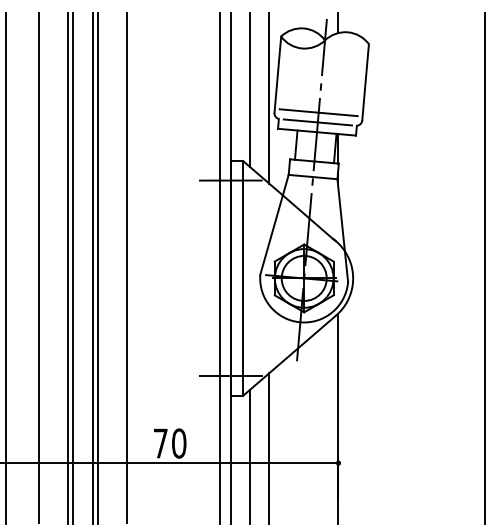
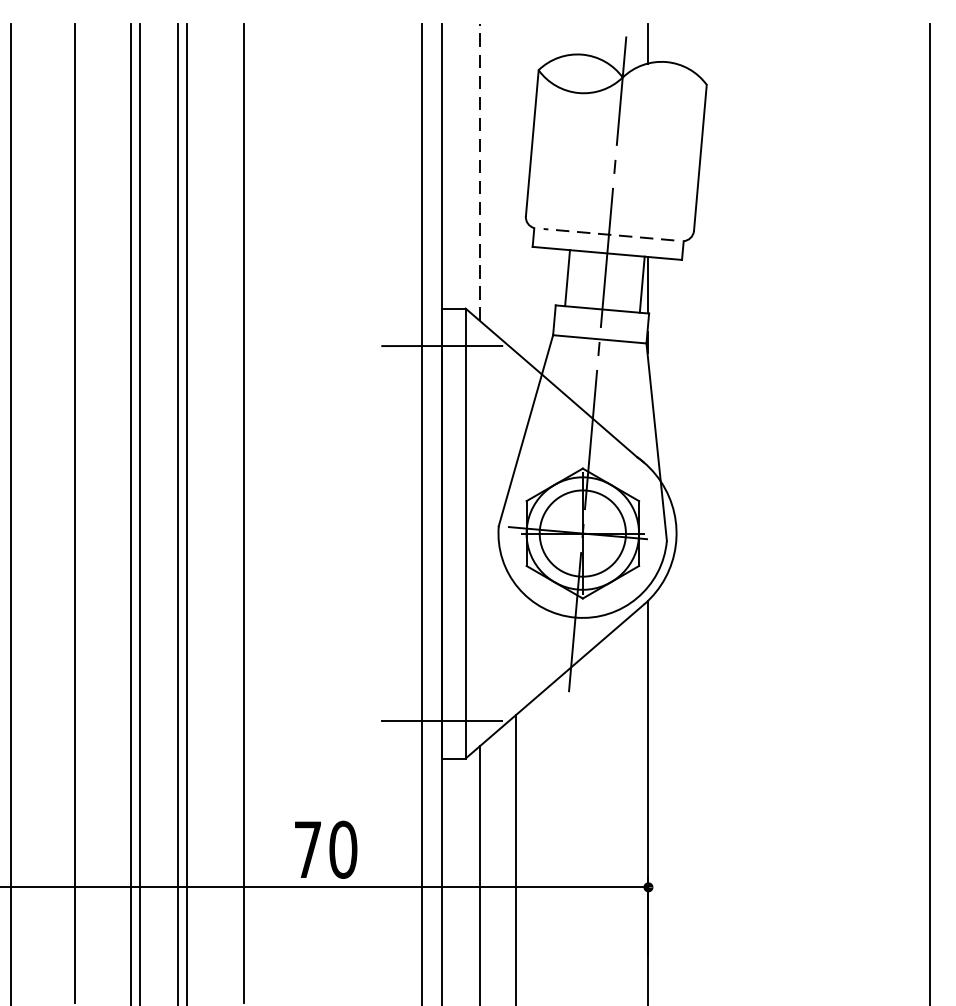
line: (250, 89) -> (479, 171), solid -> dashed
line: (269, 97) -> (516, 186), removed
line: (318, 112) -> (610, 215), removed
line: (317, 122) -> (608, 234), solid -> dashed

